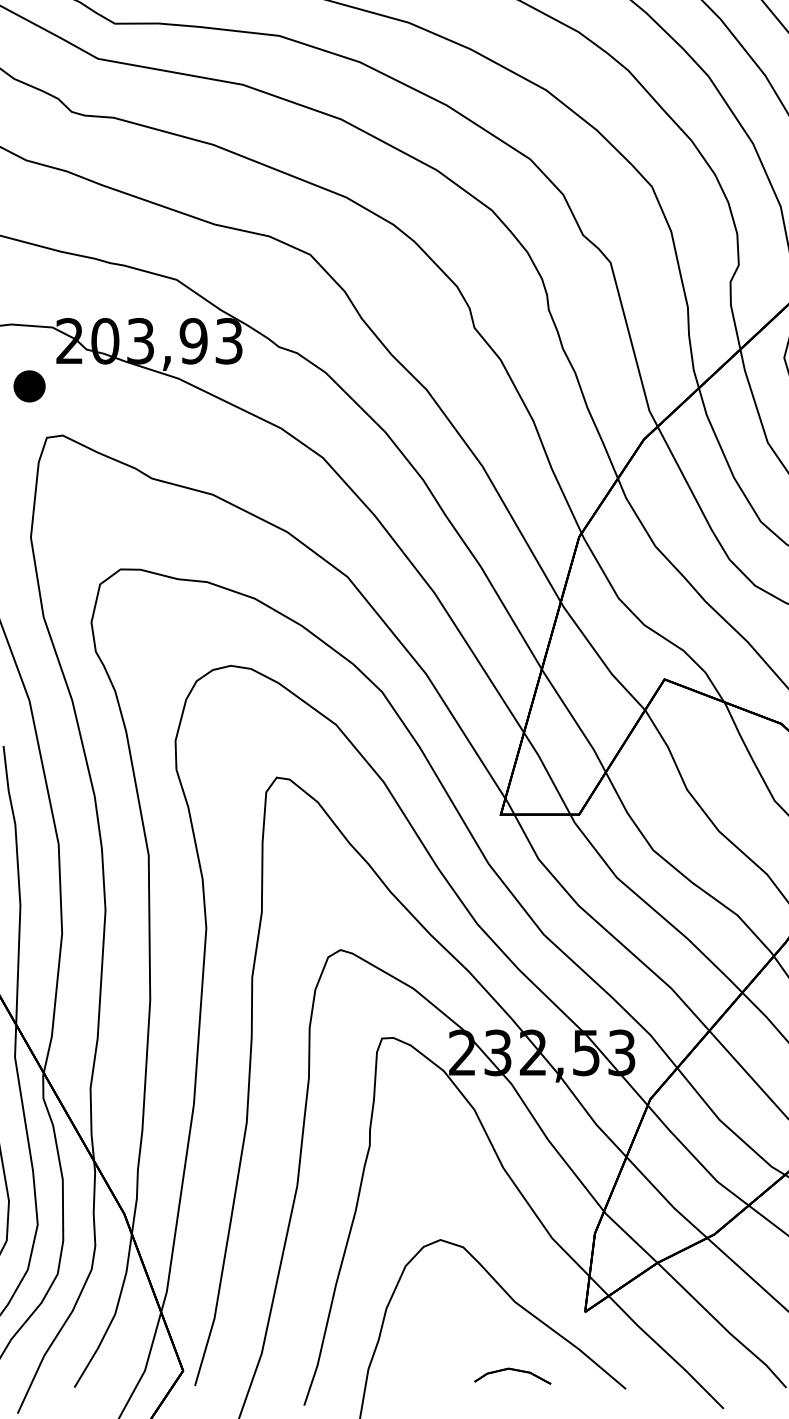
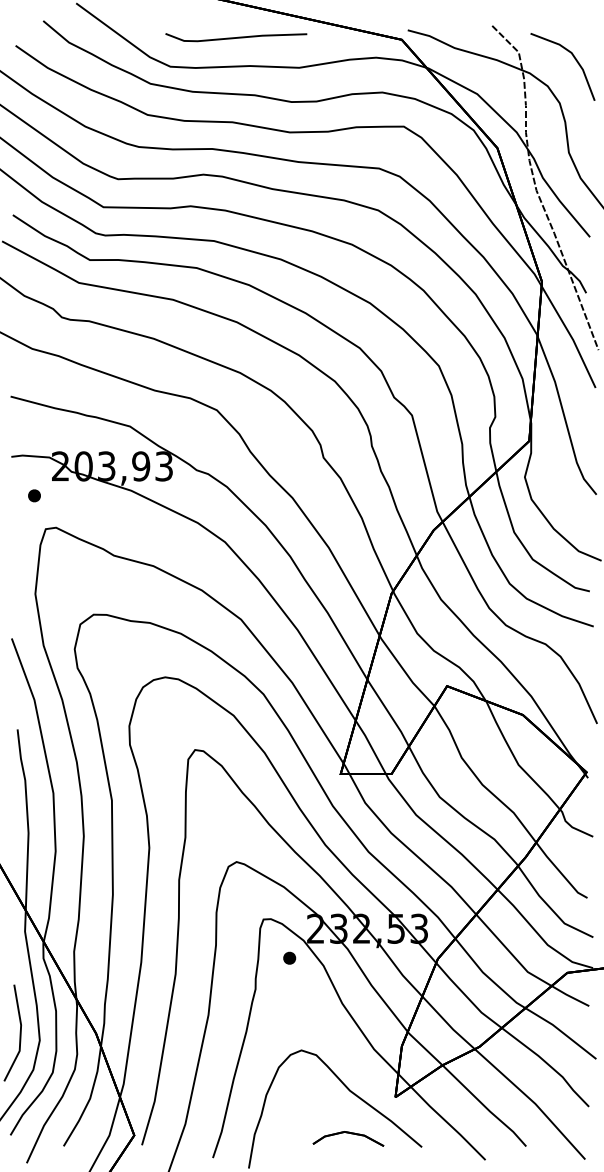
part: (29, 385) -> (34, 495), size x0.62
part: (422, 1096) -> (289, 957), added
part: (512, 1375) -> (348, 1138), size x1.43

